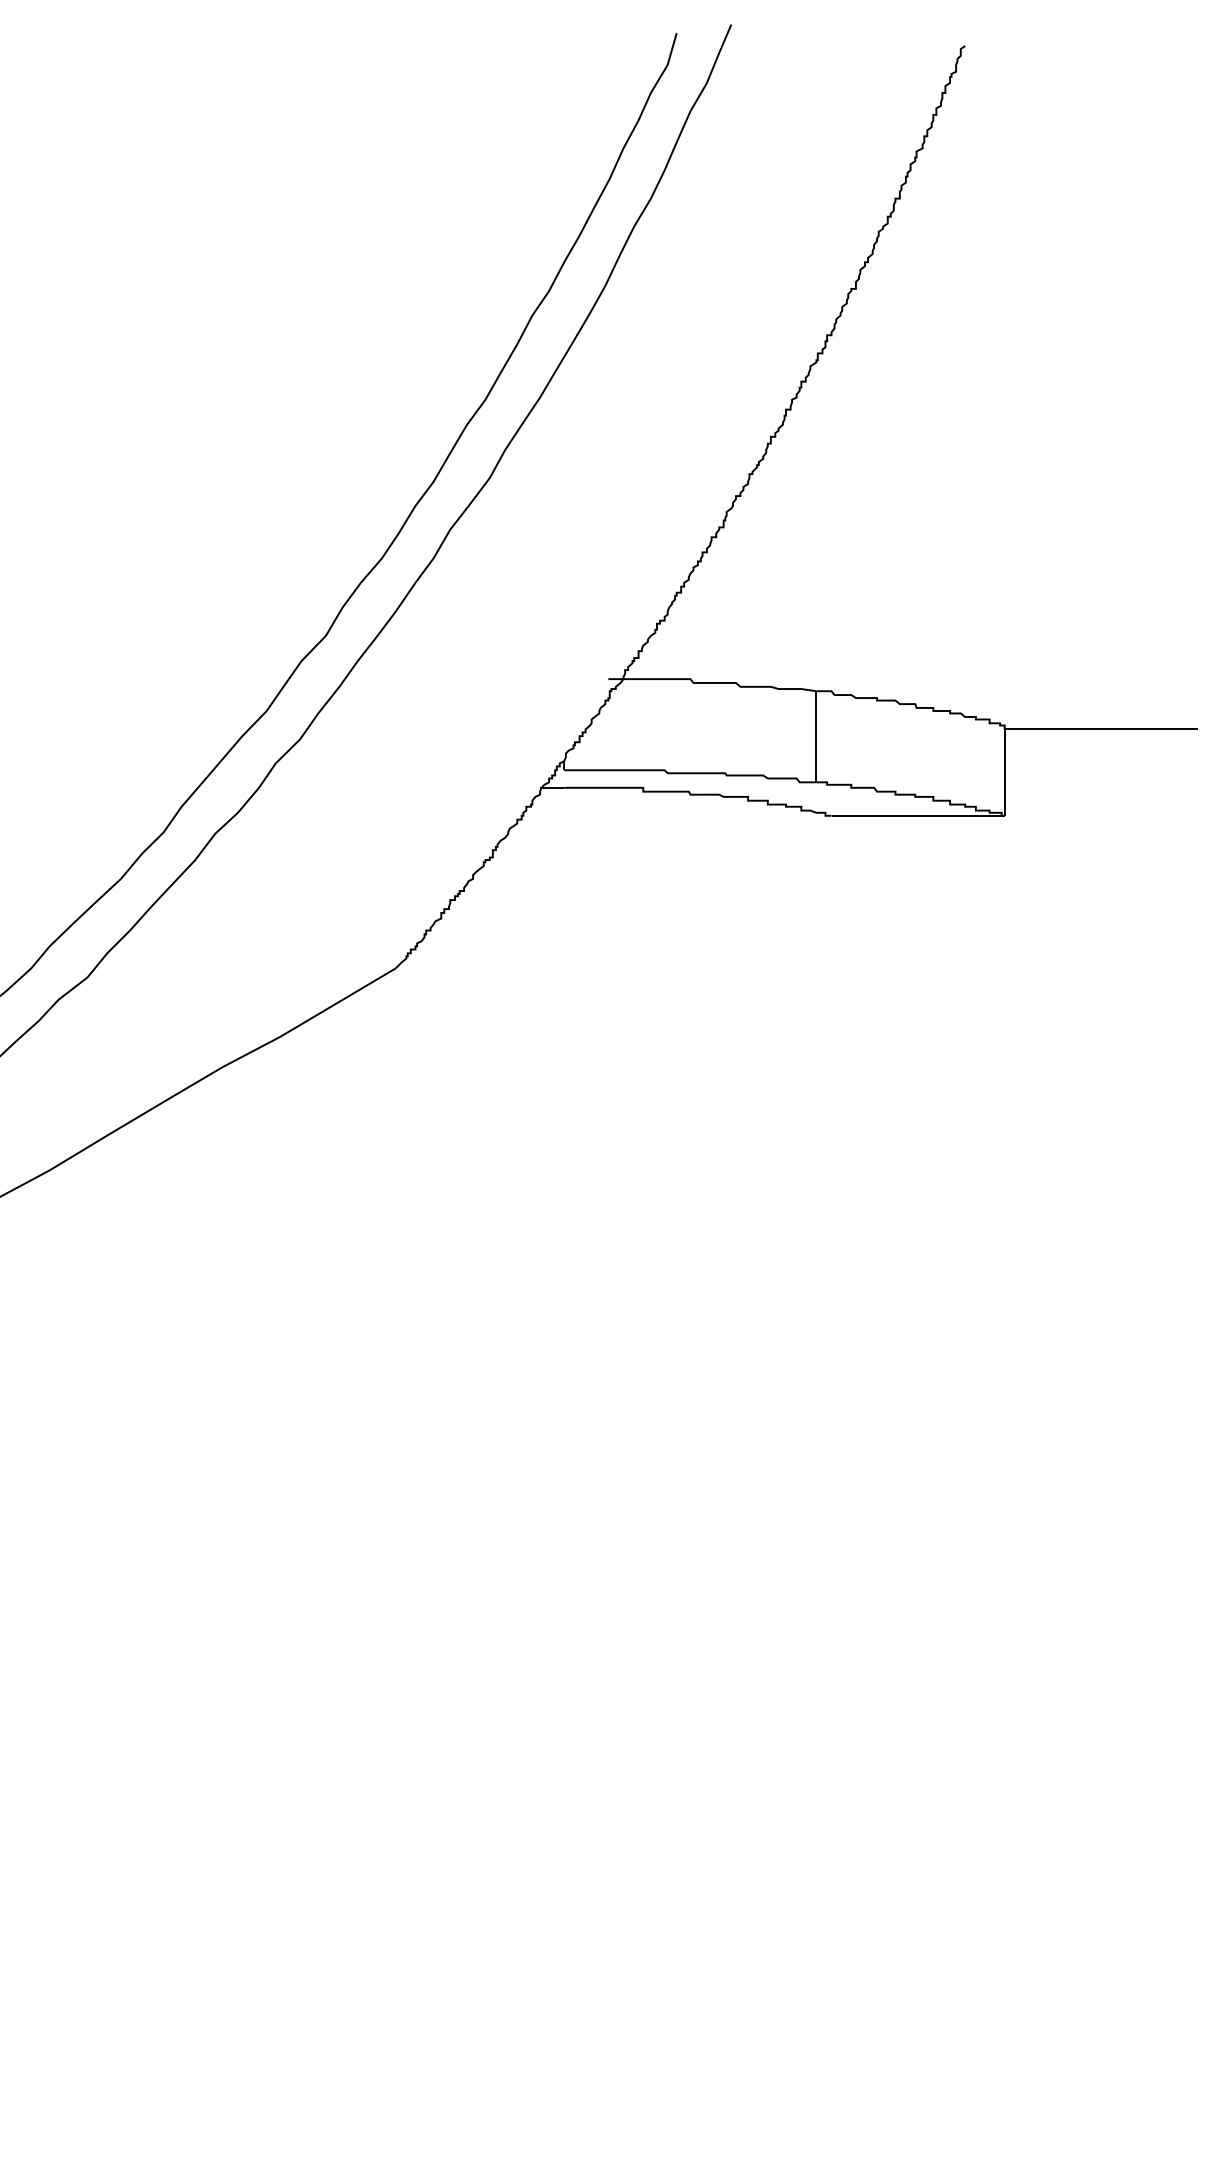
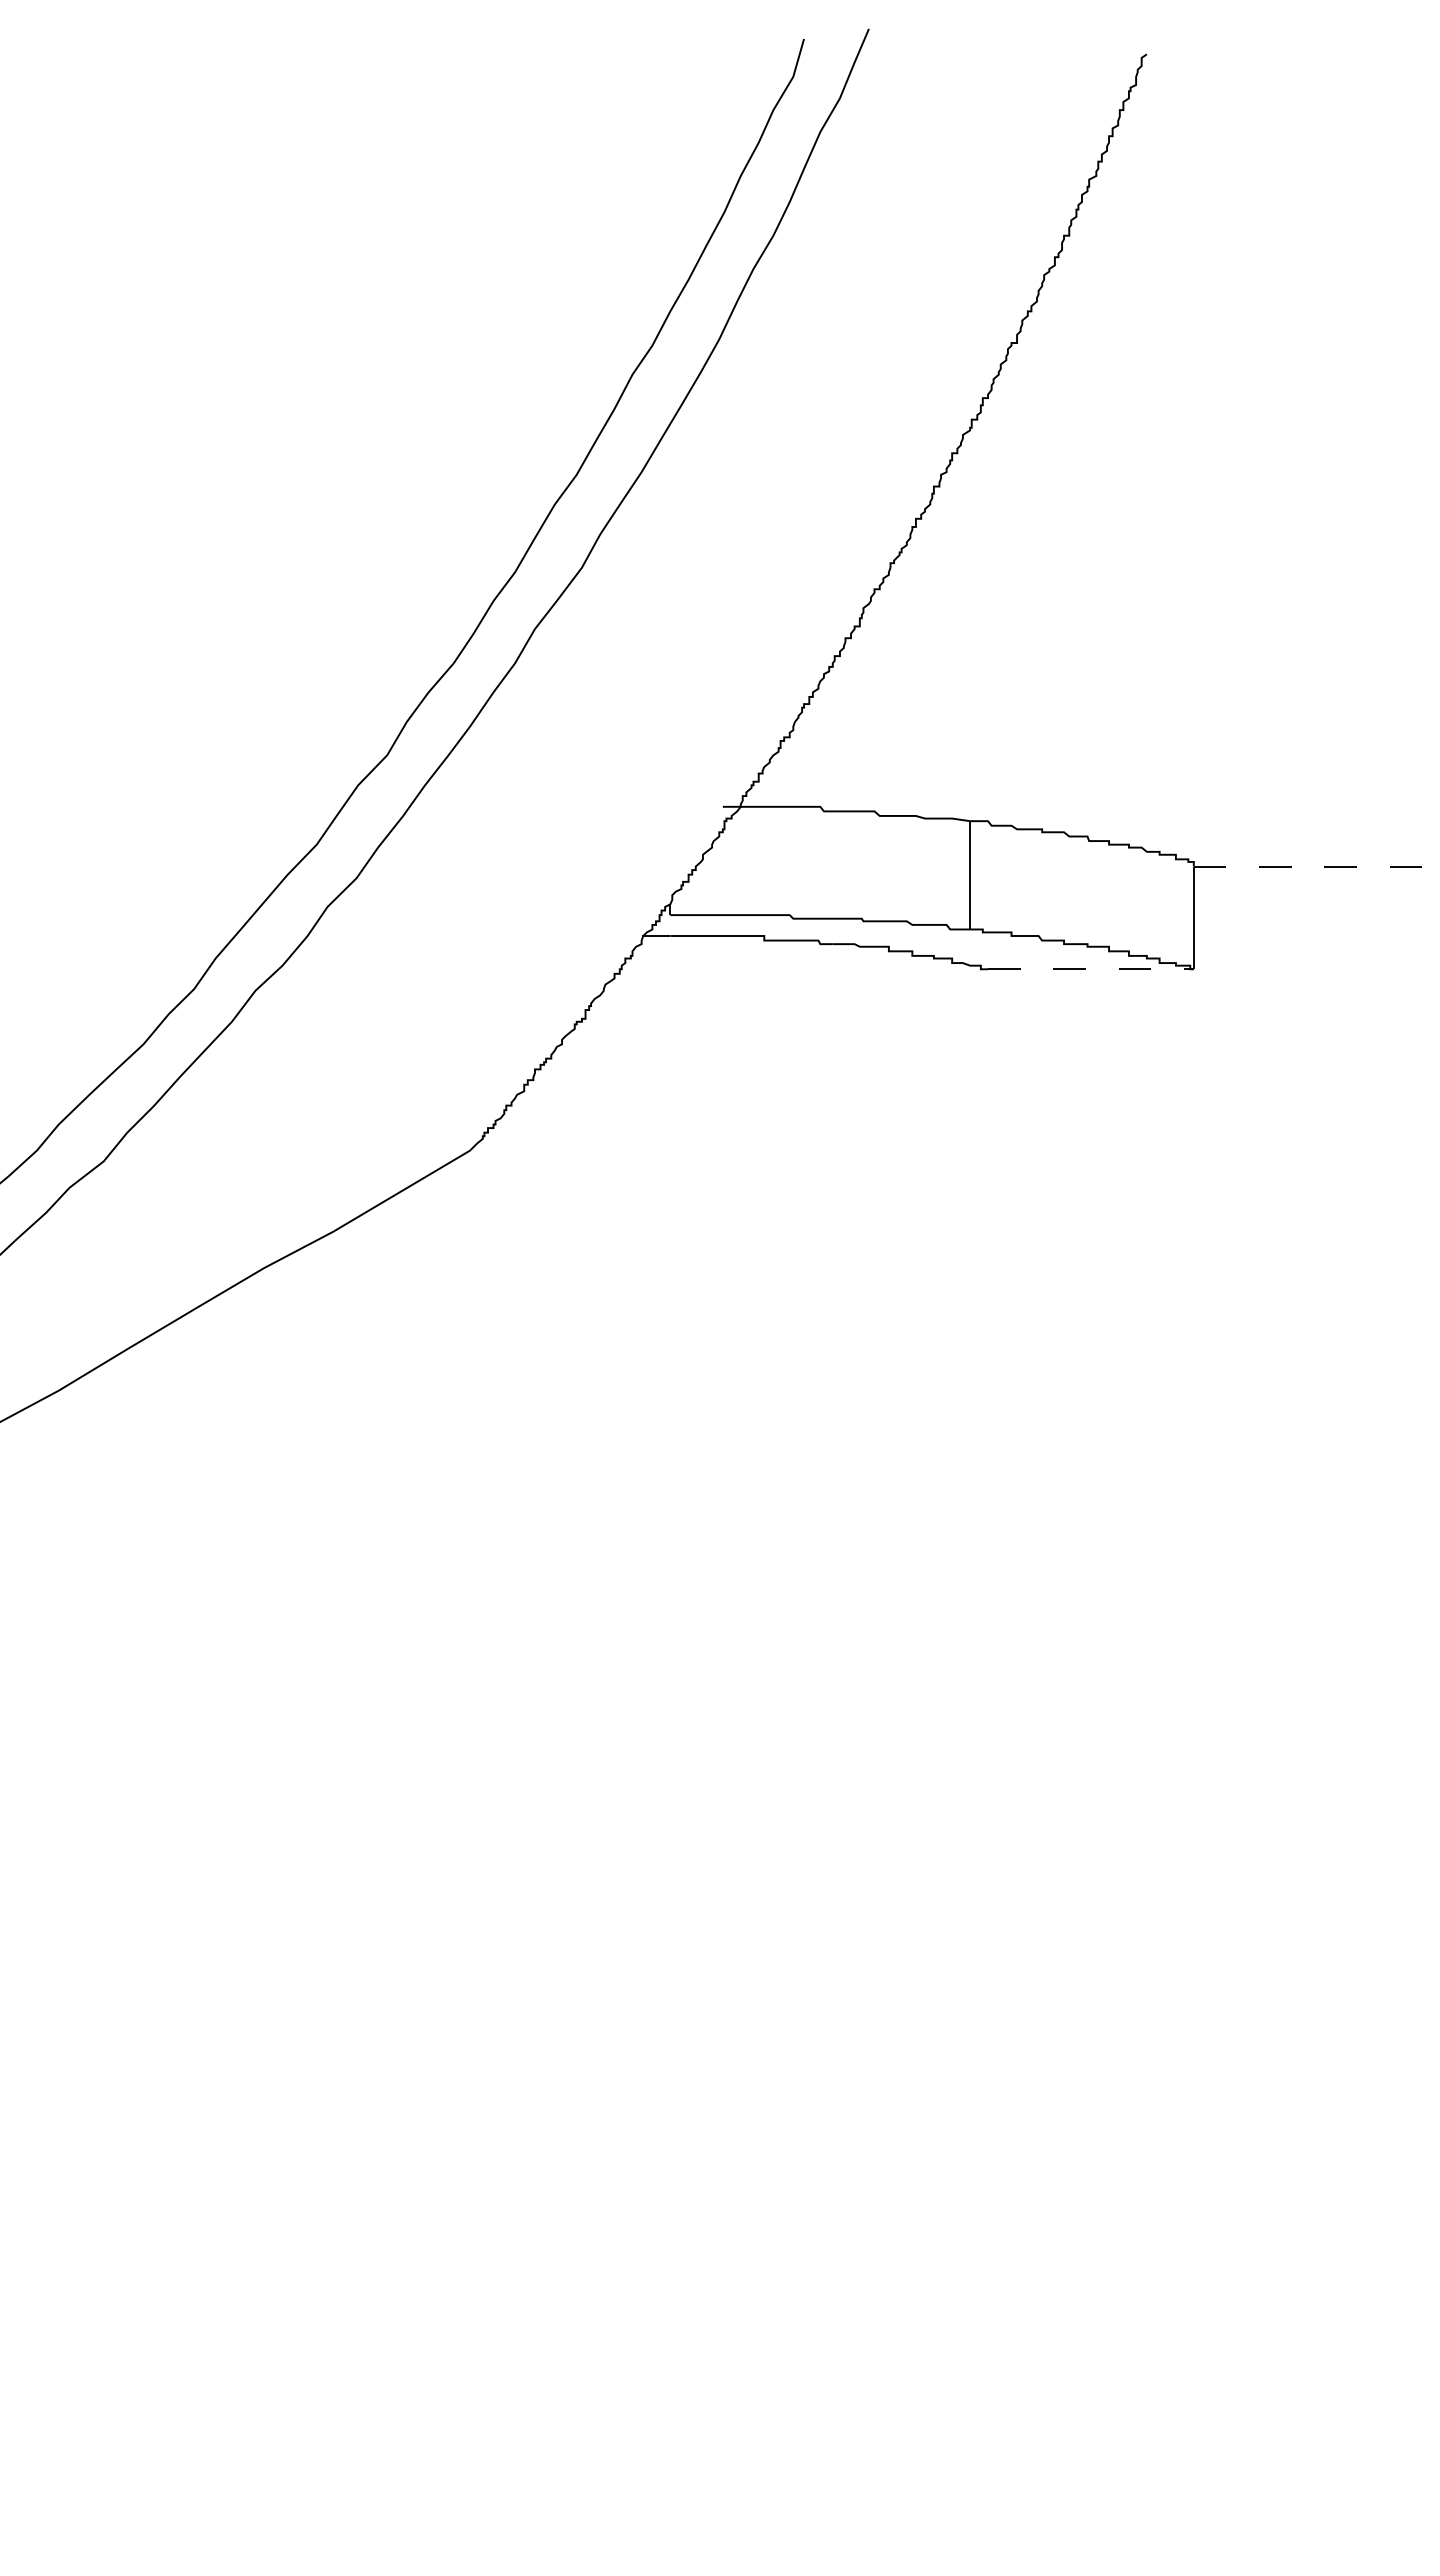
line: (1101, 729) -> (1308, 866), solid -> dashed
line: (916, 816) -> (1089, 969), solid -> dashed

